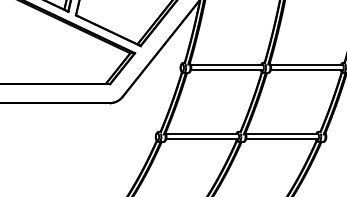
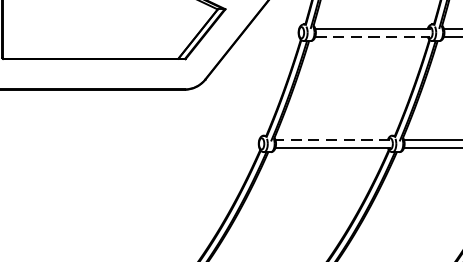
line: (226, 70) -> (372, 37), solid -> dashed
line: (201, 134) -> (332, 140), solid -> dashed

